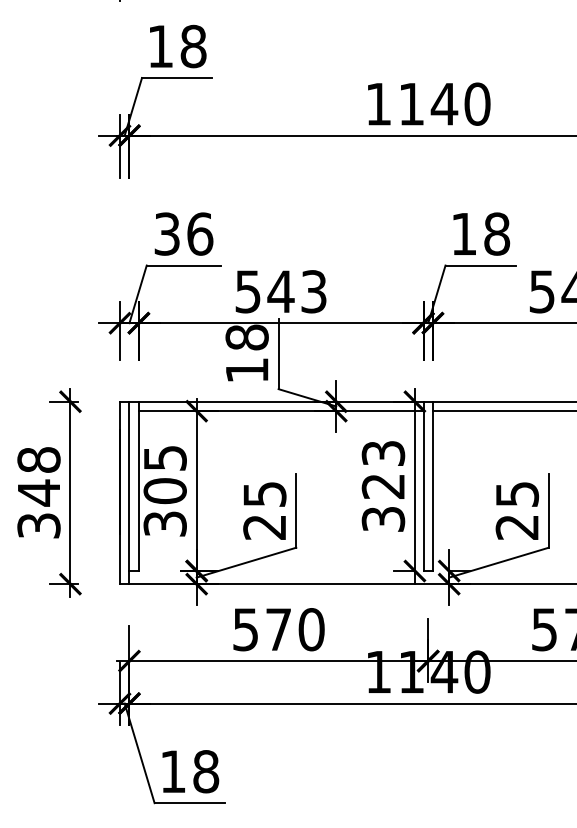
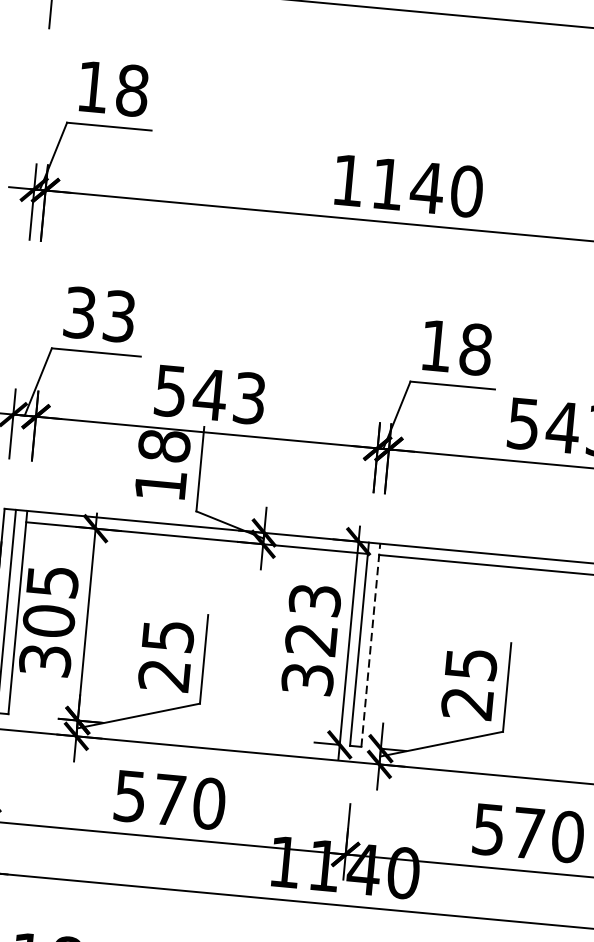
text: (200, 233) -> (119, 315), 36 -> 33
line: (432, 486) -> (370, 645), solid -> dashed

